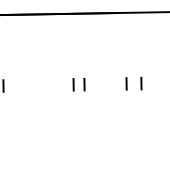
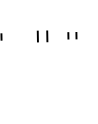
part: (78, 83) -> (42, 35), size x1.6

